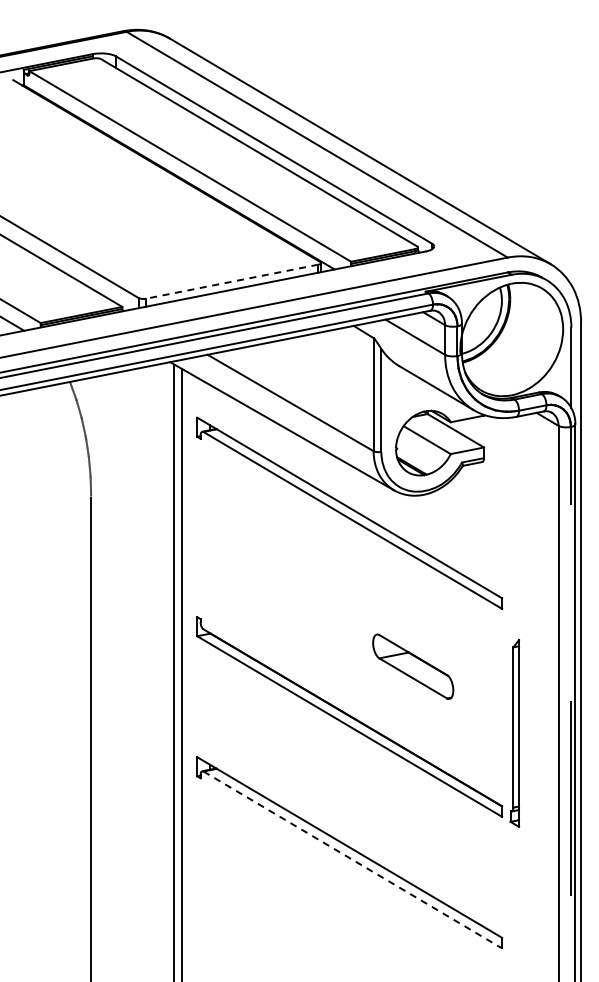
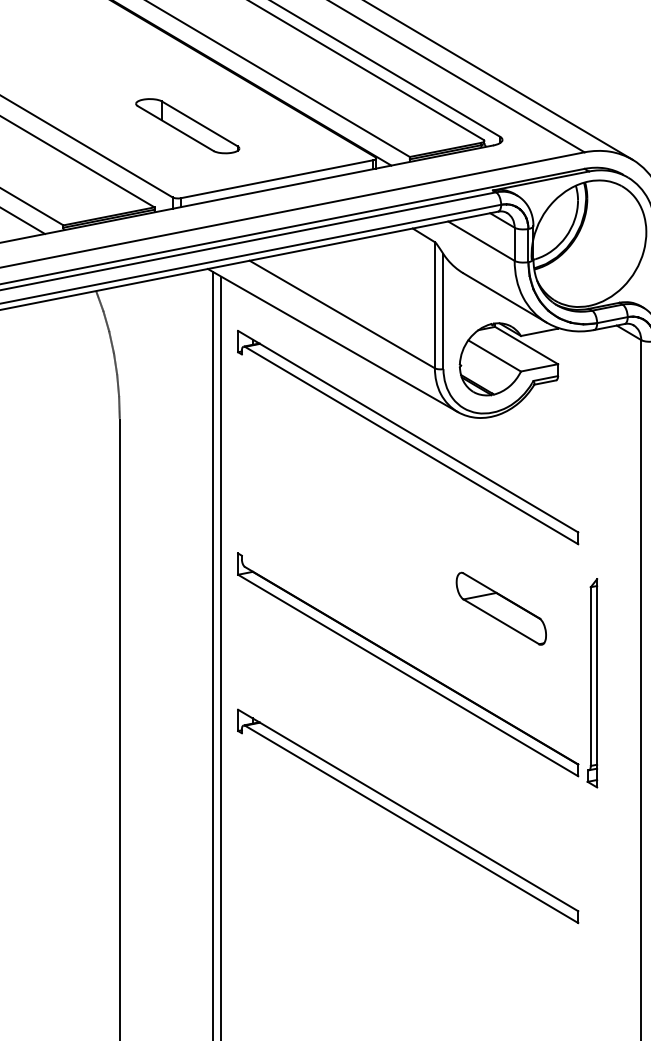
part: (152, 234) -> (188, 126), added
line: (232, 281) -> (277, 178), dashed -> solid
part: (413, 666) -> (501, 608), moved
line: (352, 859) -> (411, 823), dashed -> solid

